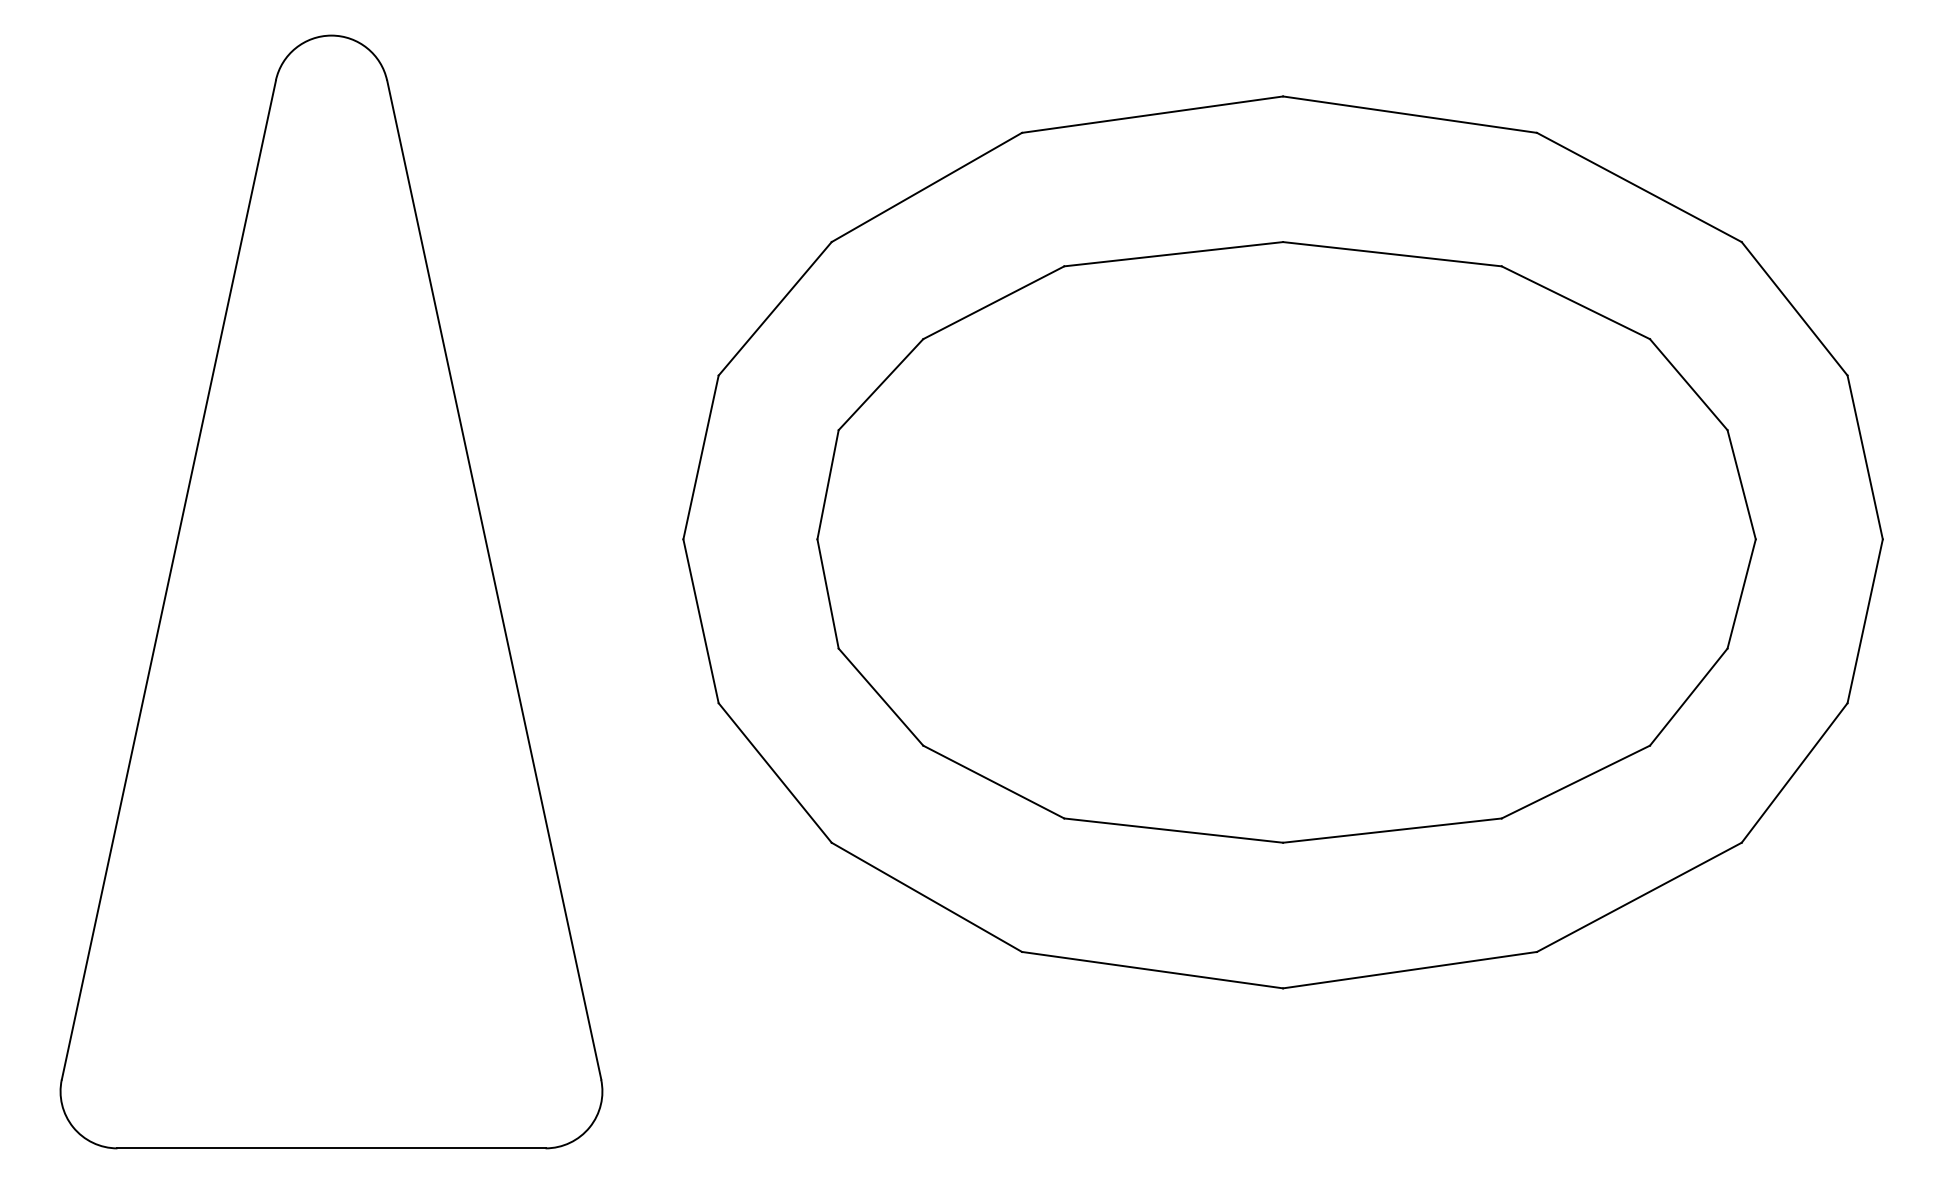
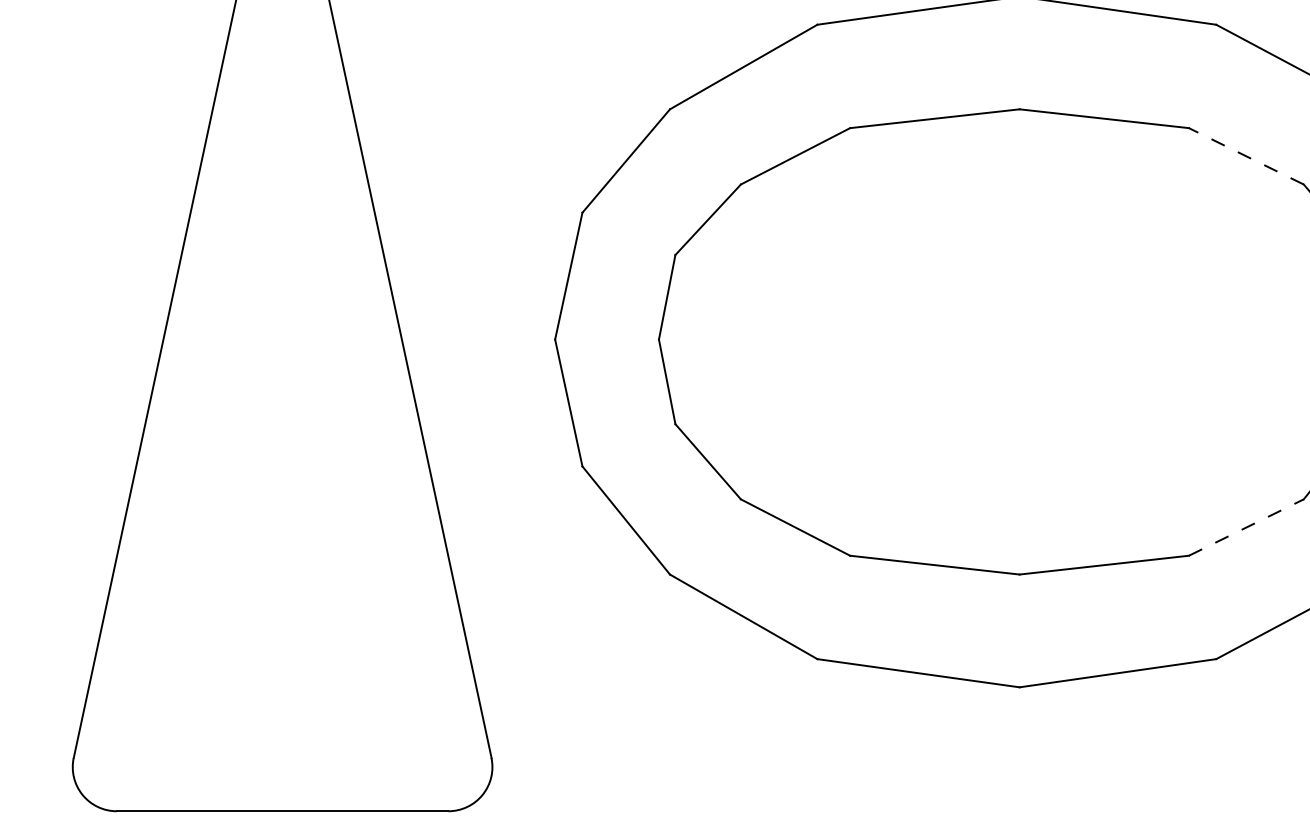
line: (1575, 302) -> (1246, 156), solid -> dashed
line: (1575, 782) -> (1246, 527), solid -> dashed

